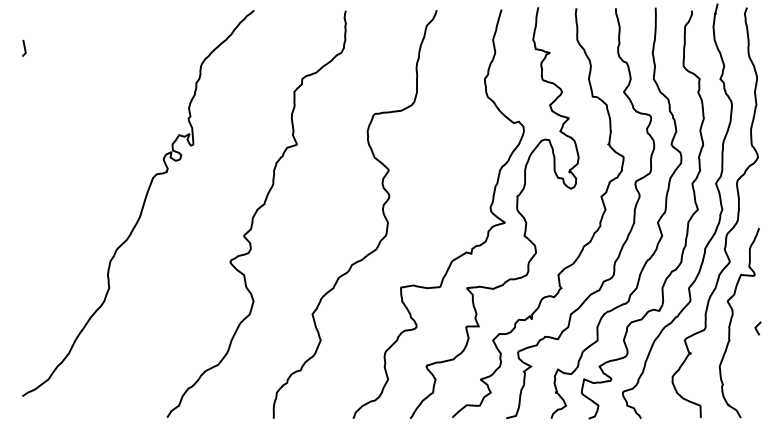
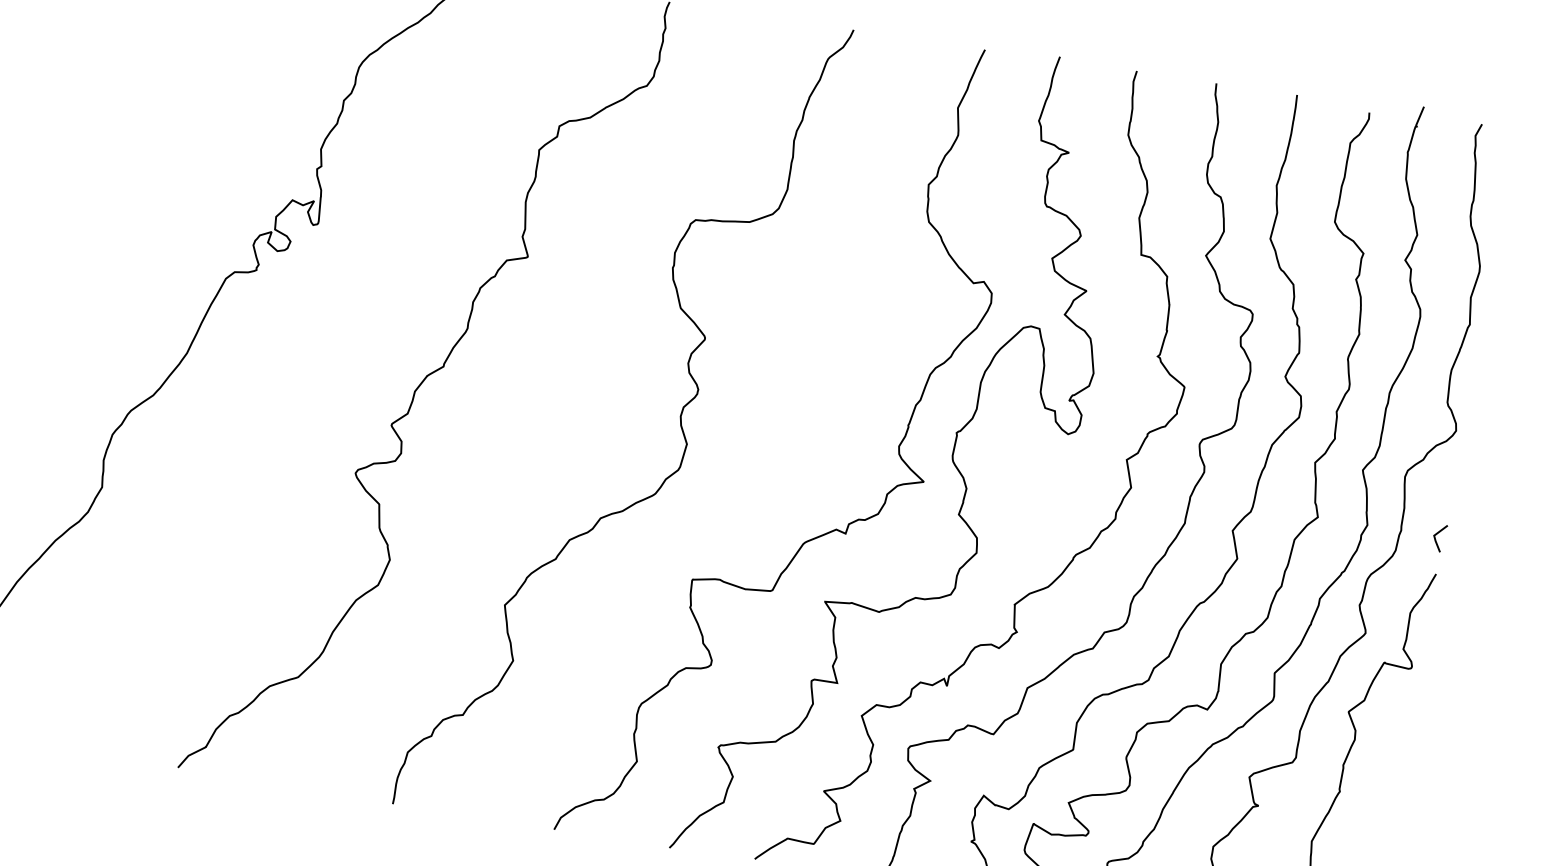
line: (757, 327) -> (1438, 535), moved

